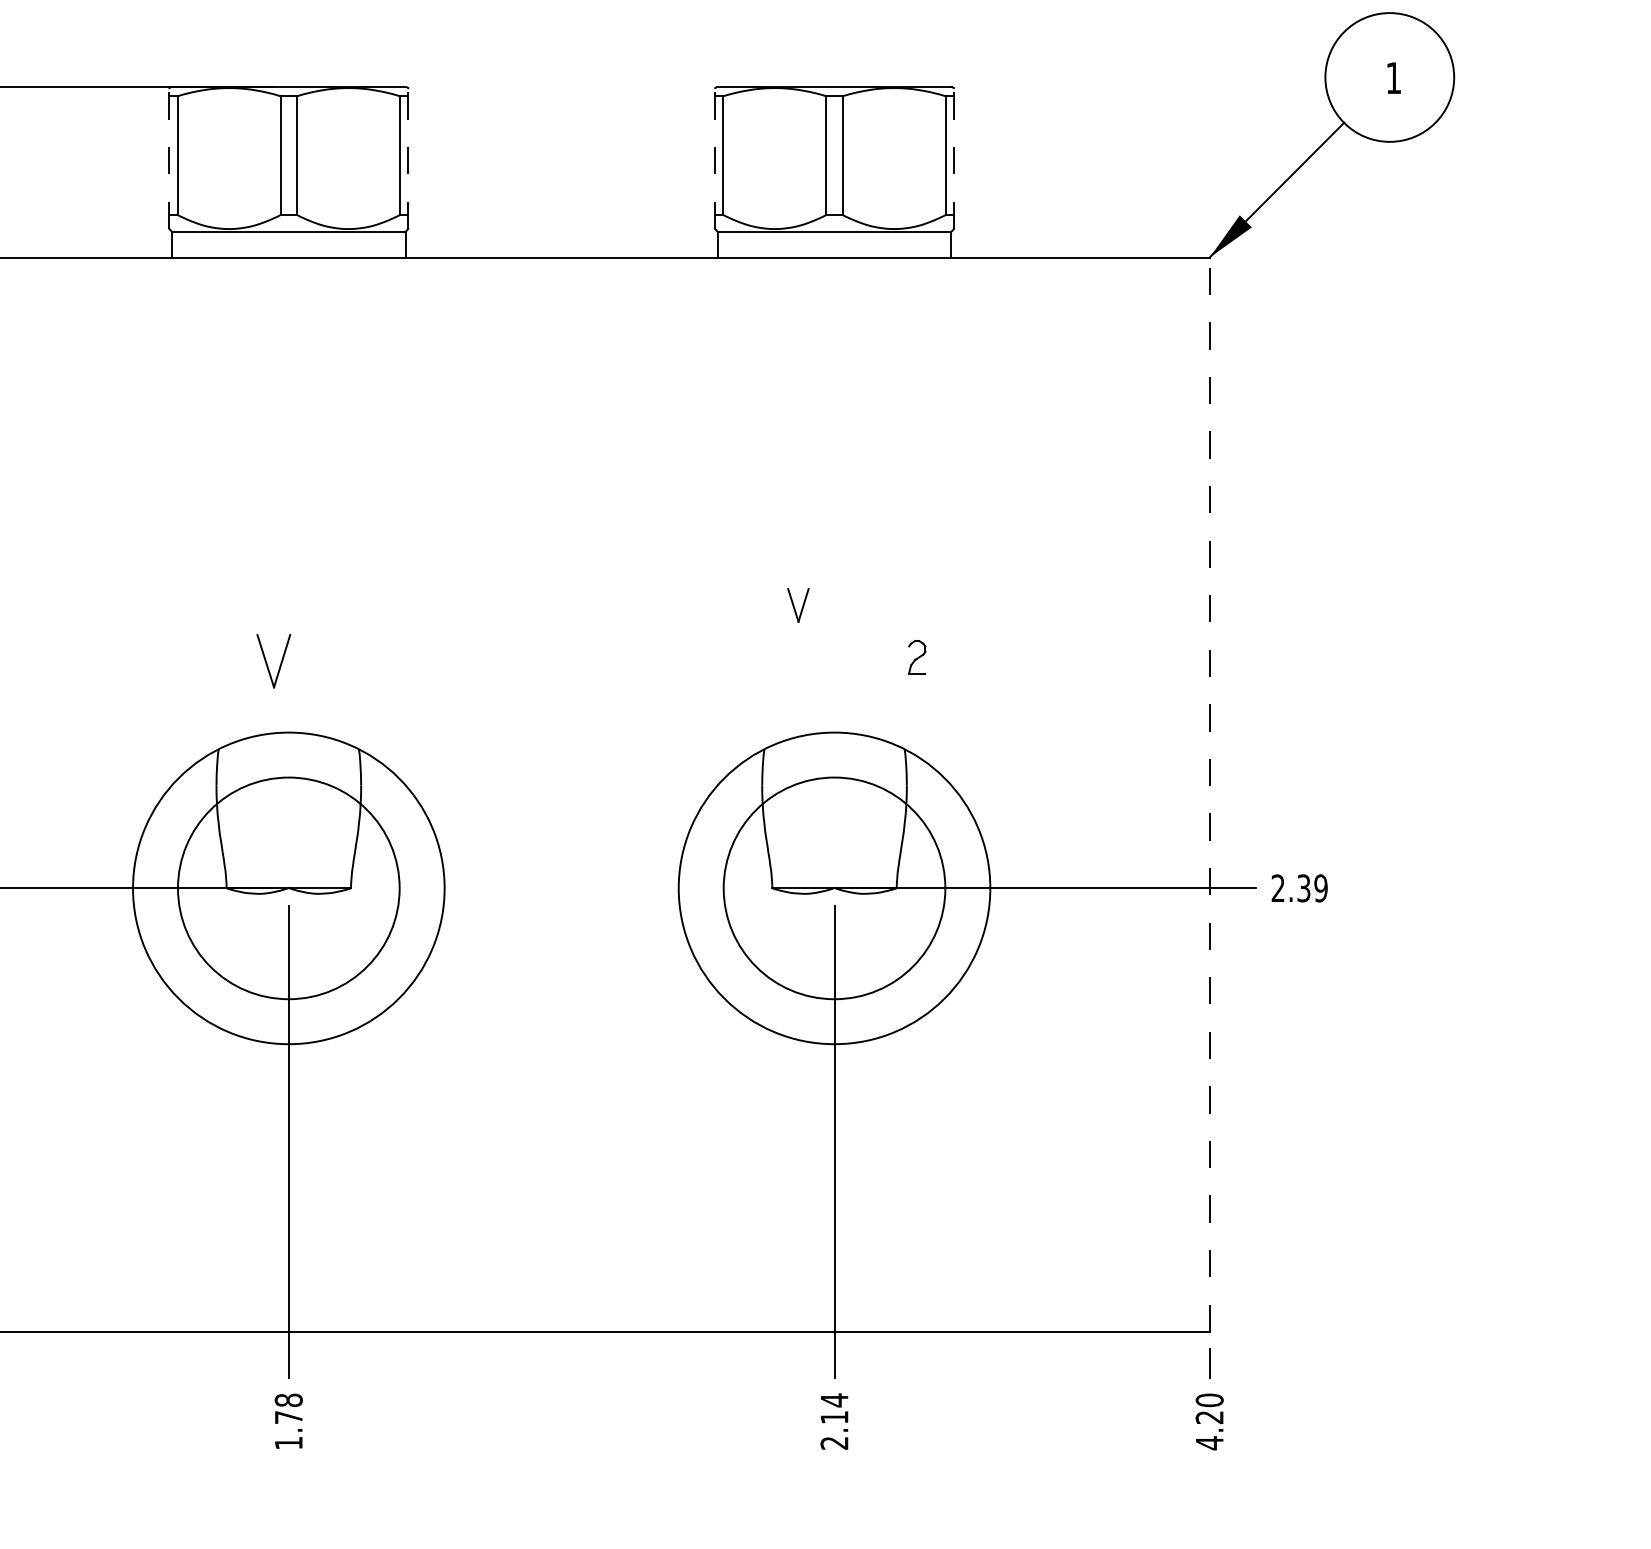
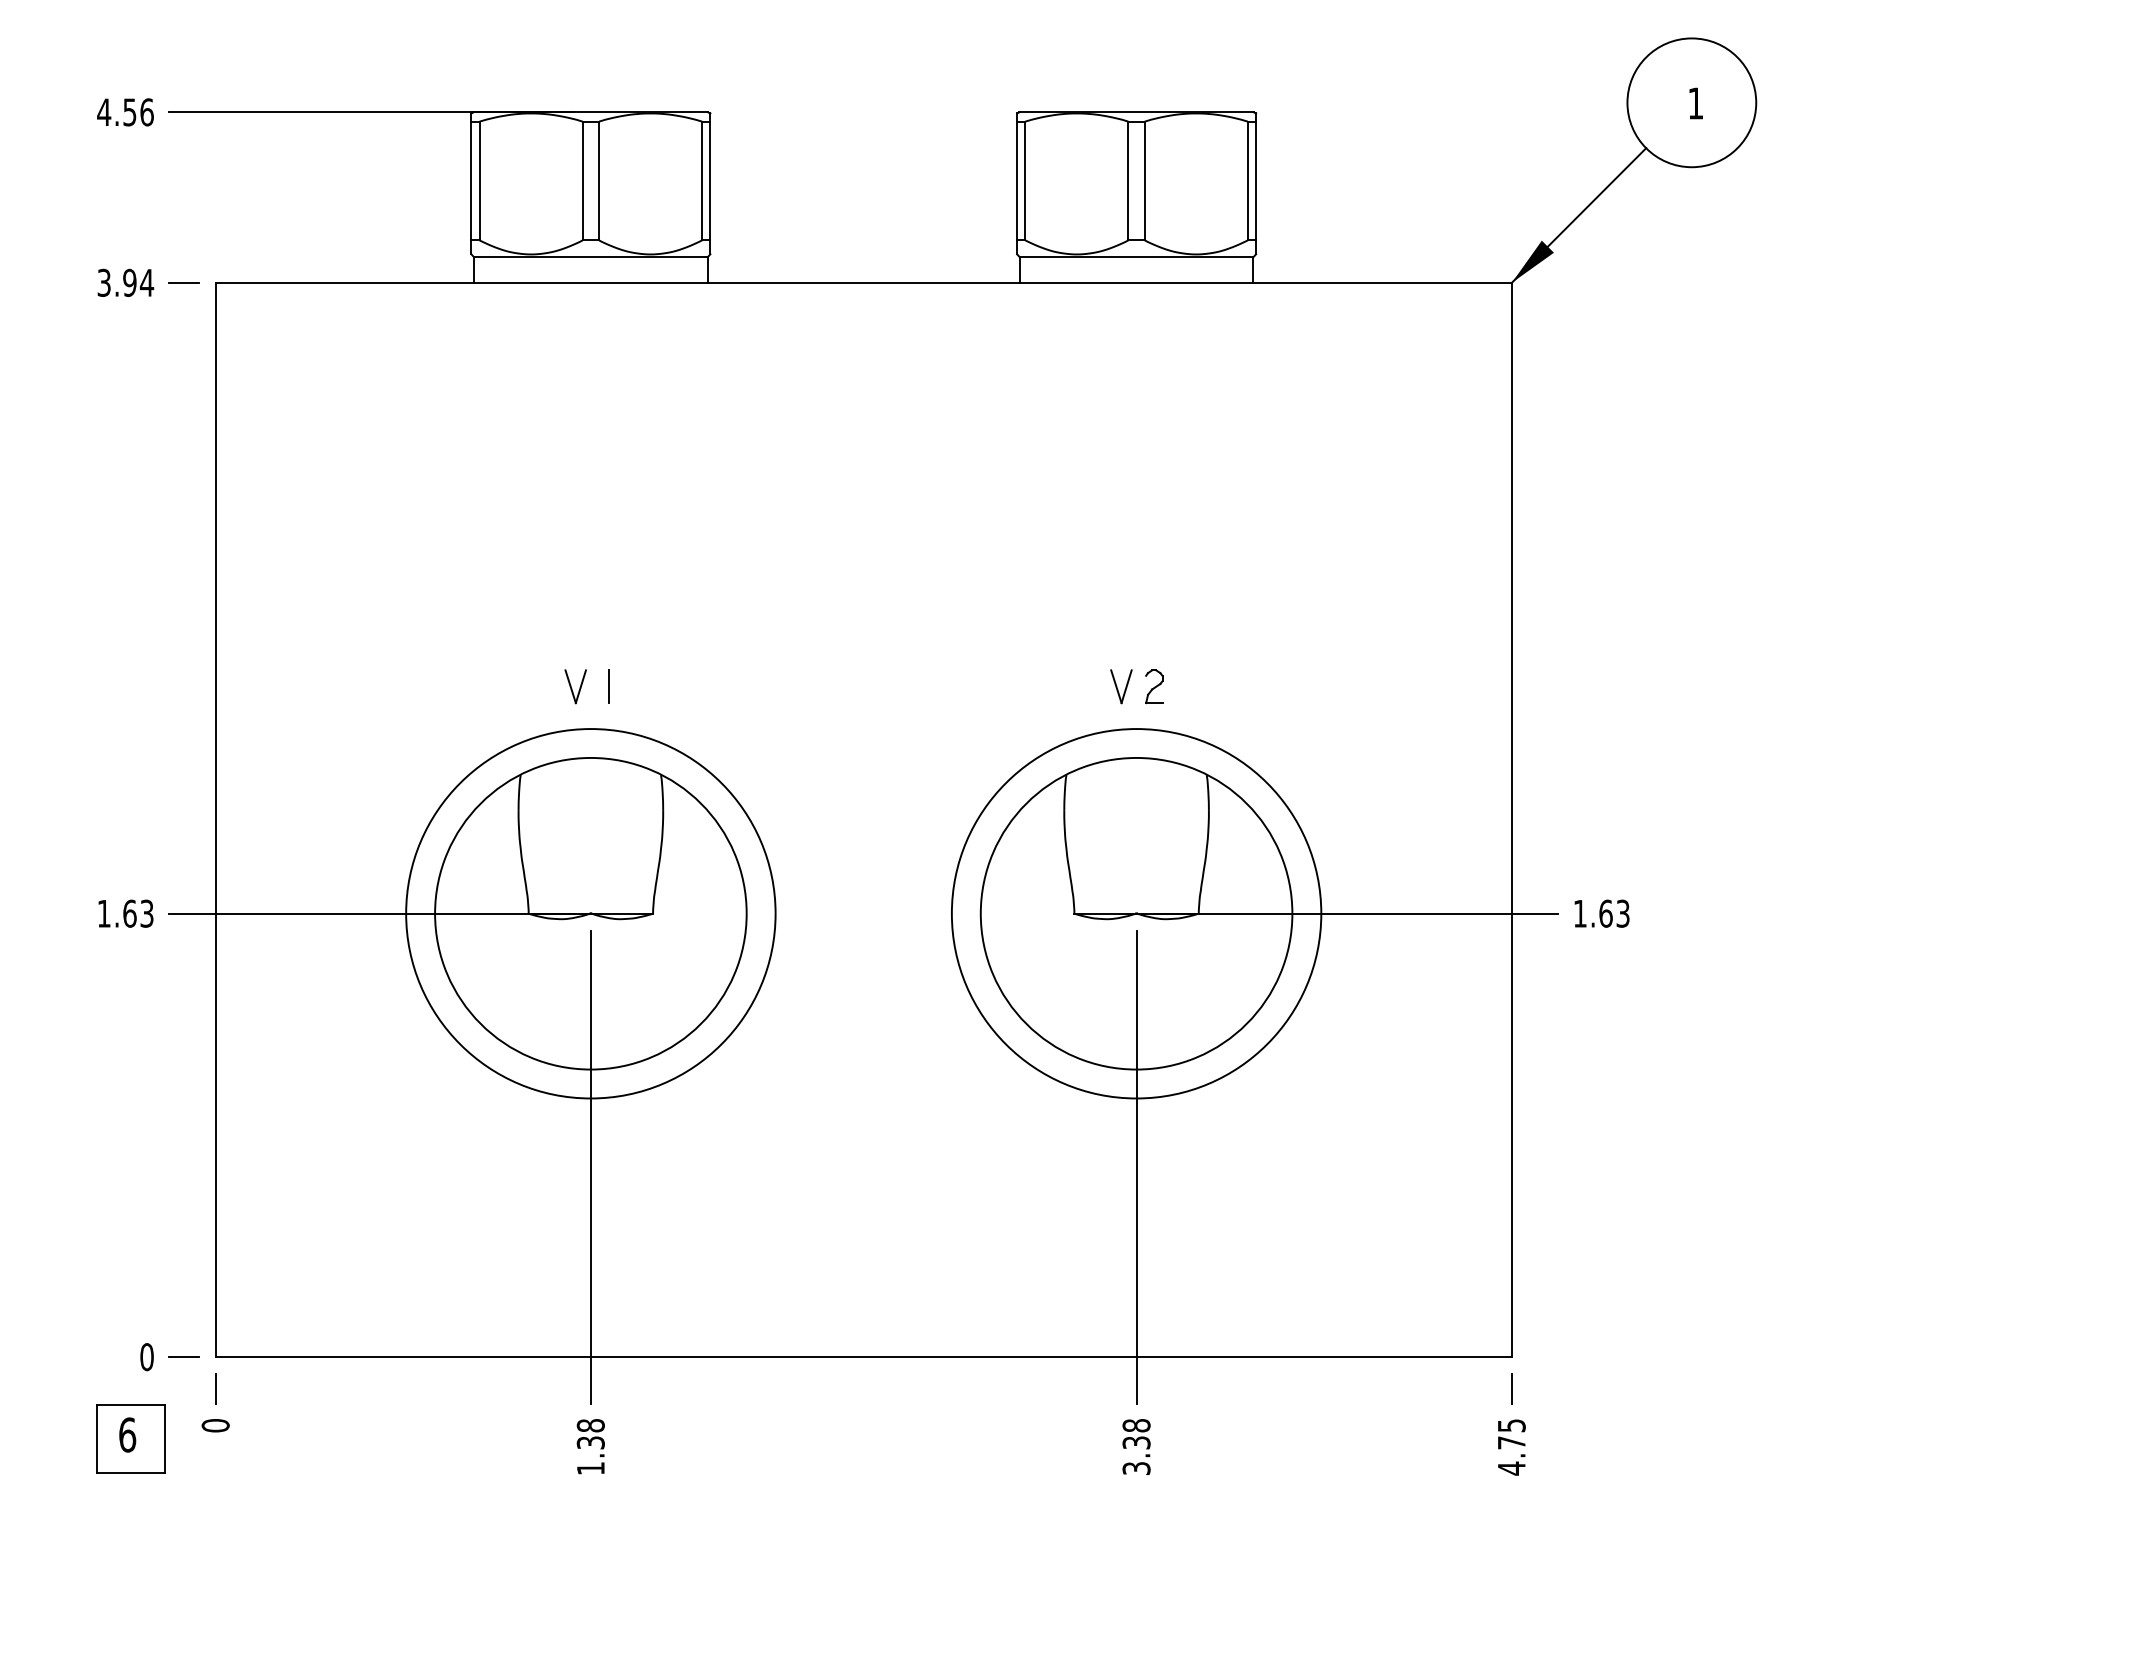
line: (169, 158) -> (471, 183), dashed -> solid
line: (408, 158) -> (710, 183), dashed -> solid
line: (715, 158) -> (1017, 183), dashed -> solid
line: (954, 158) -> (1256, 183), dashed -> solid
part: (798, 605) -> (1121, 686), moved
part: (917, 657) -> (1154, 686), moved
part: (273, 661) -> (575, 686), size x0.62
line: (306, 661) -> (608, 686), added
line: (1209, 794) -> (1511, 819), dashed -> solid
circle: (288, 888) -> (590, 913), size x1.67
circle: (834, 888) -> (1136, 913), size x1.67
text: (1299, 888) -> (1601, 913), 2.39 -> 1.63
text: (1209, 1409) -> (1511, 1434), 4.20 -> 4.75
text: (288, 1417) -> (590, 1442), 1.78 -> 1.38
text: (834, 1421) -> (1136, 1446), 2.14 -> 3.38

